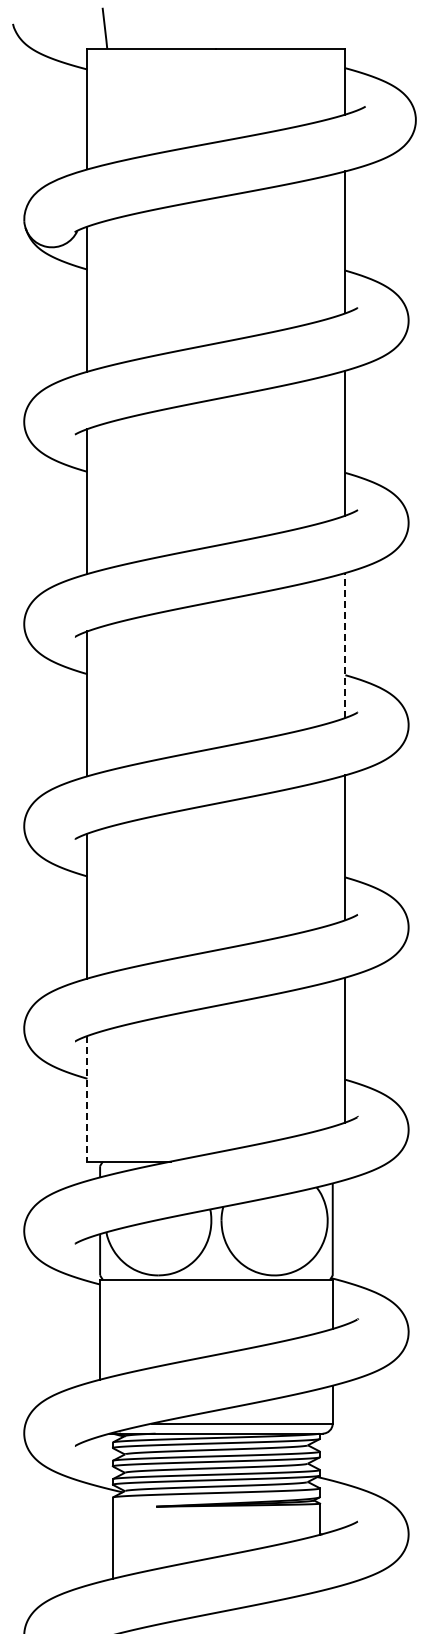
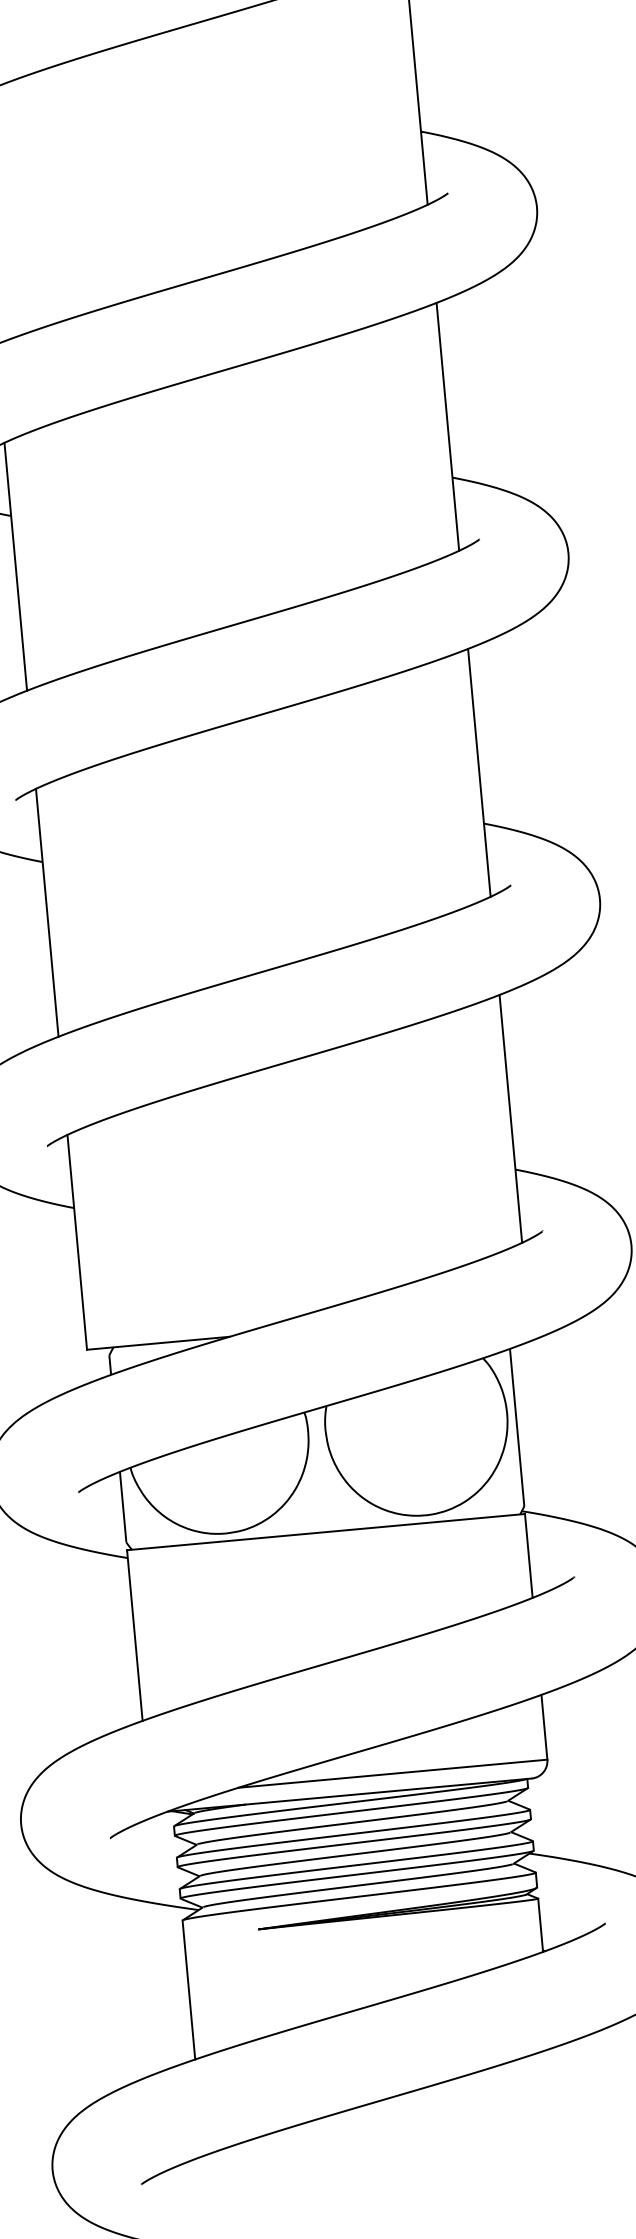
line: (345, 645) -> (448, 426), dashed -> solid
line: (87, 1098) -> (77, 1241), dashed -> solid

